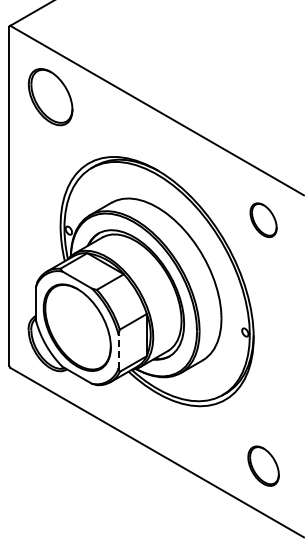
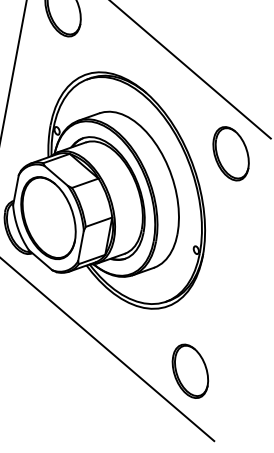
part: (263, 220) -> (230, 154), size x1.67
line: (118, 351) -> (81, 245), dashed -> solid
part: (263, 466) -> (190, 371), size x1.43

